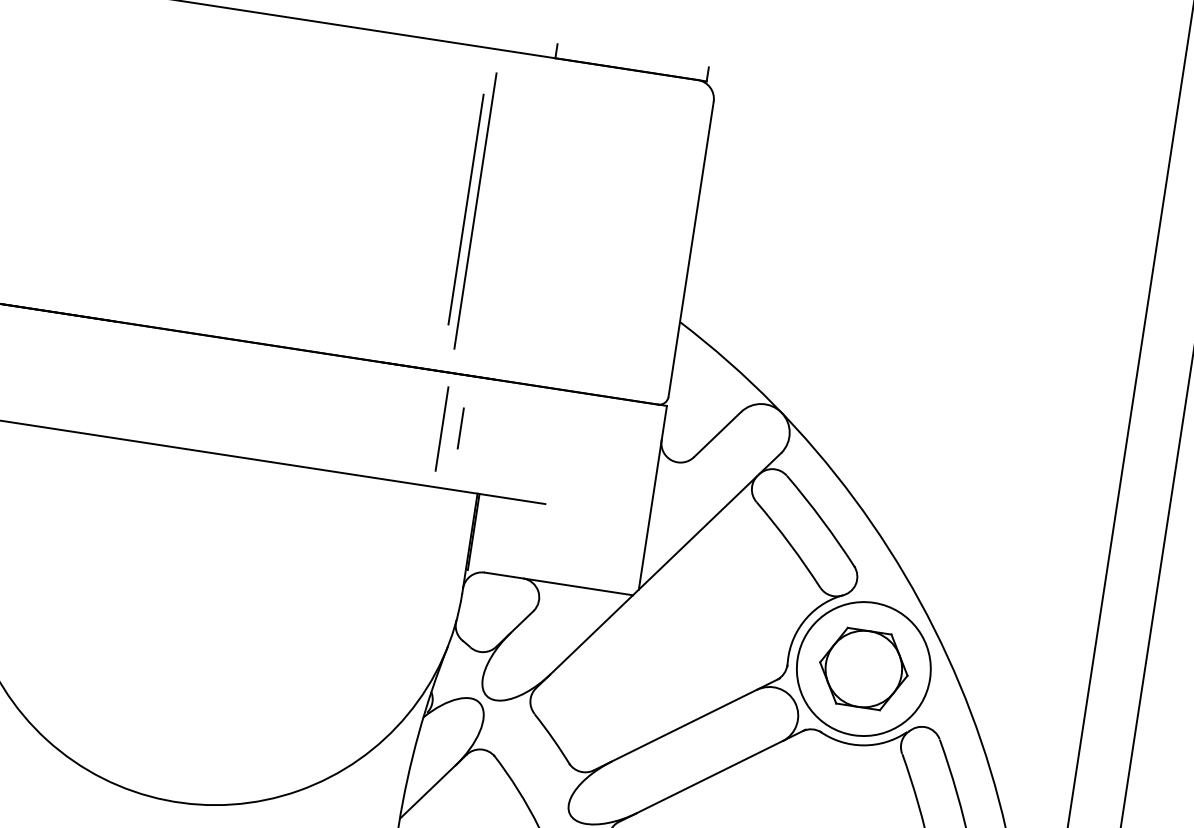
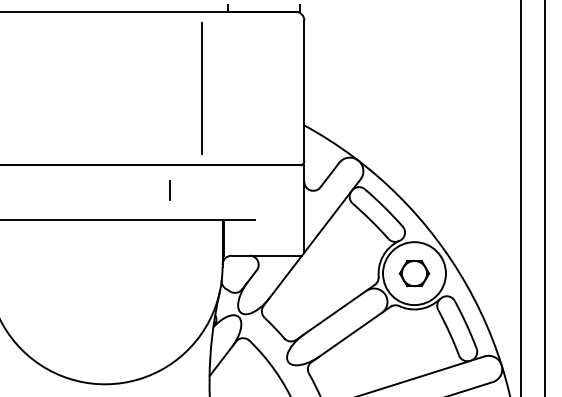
line: (467, 209) -> (197, 88), removed
line: (442, 427) -> (201, 191), removed
line: (459, 428) -> (169, 190), moved
part: (863, 668) -> (414, 273), size x0.7

